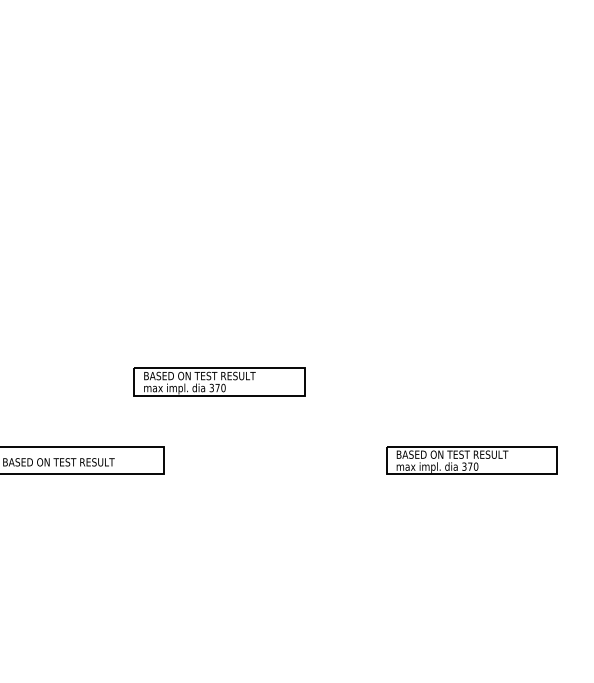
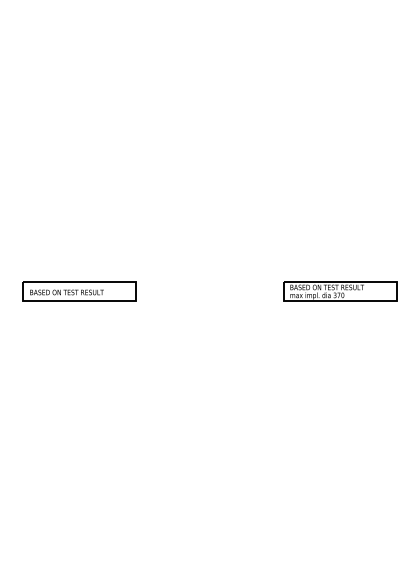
part: (219, 382) -> (173, 239), removed

